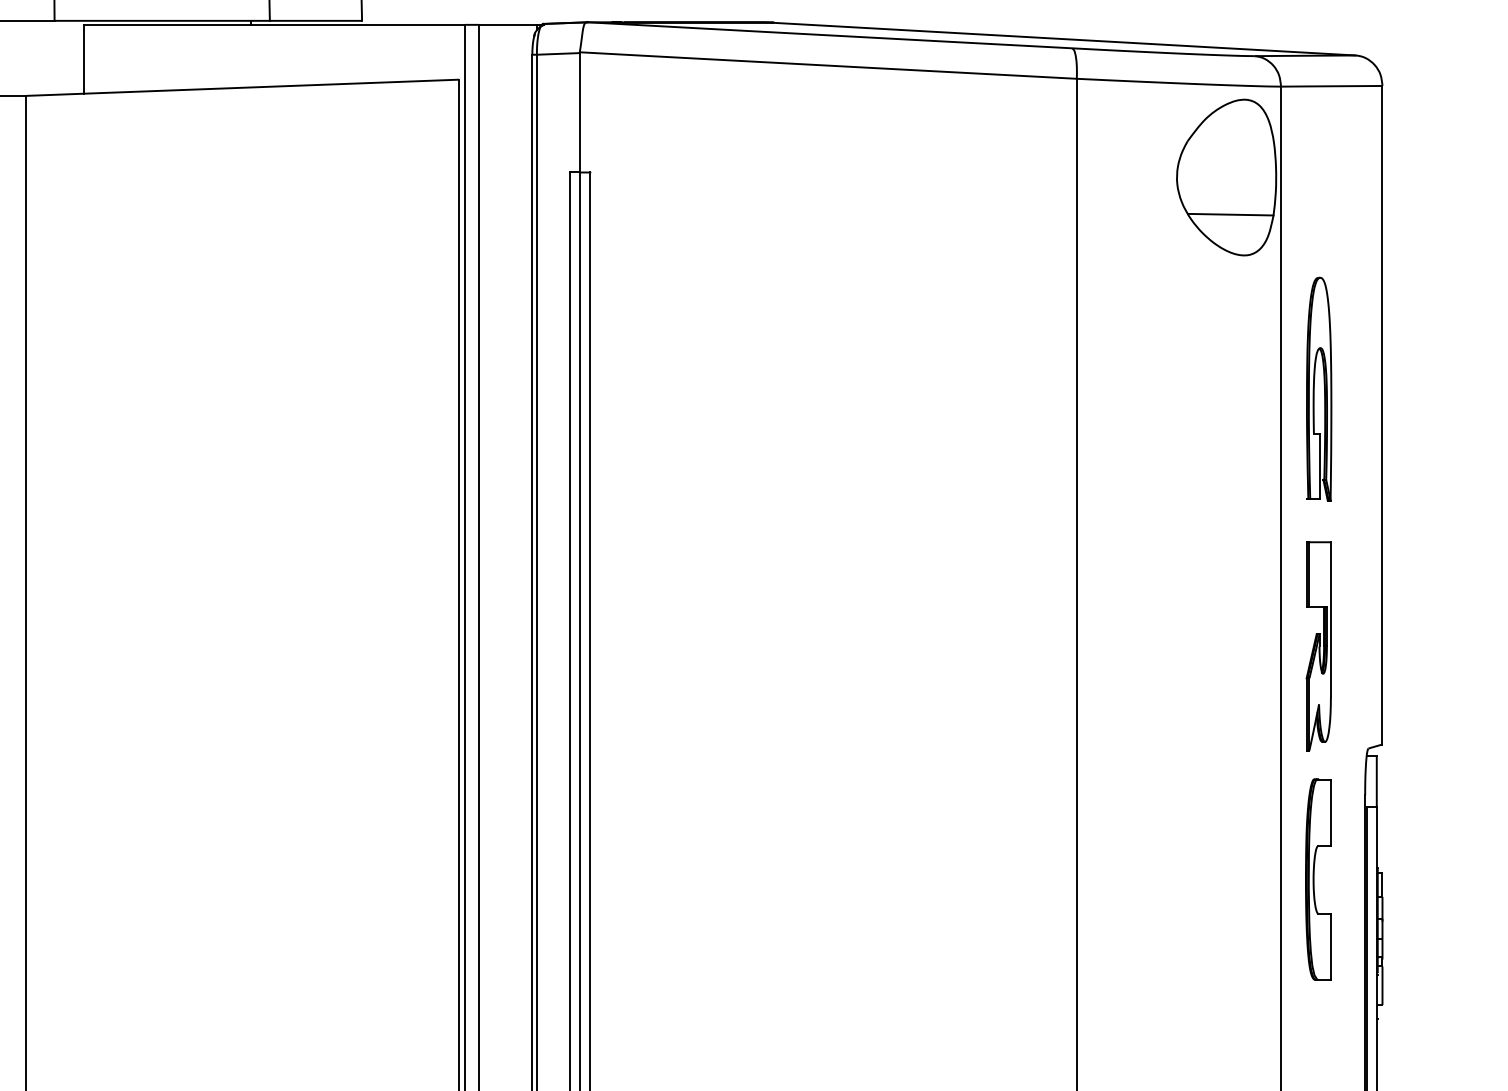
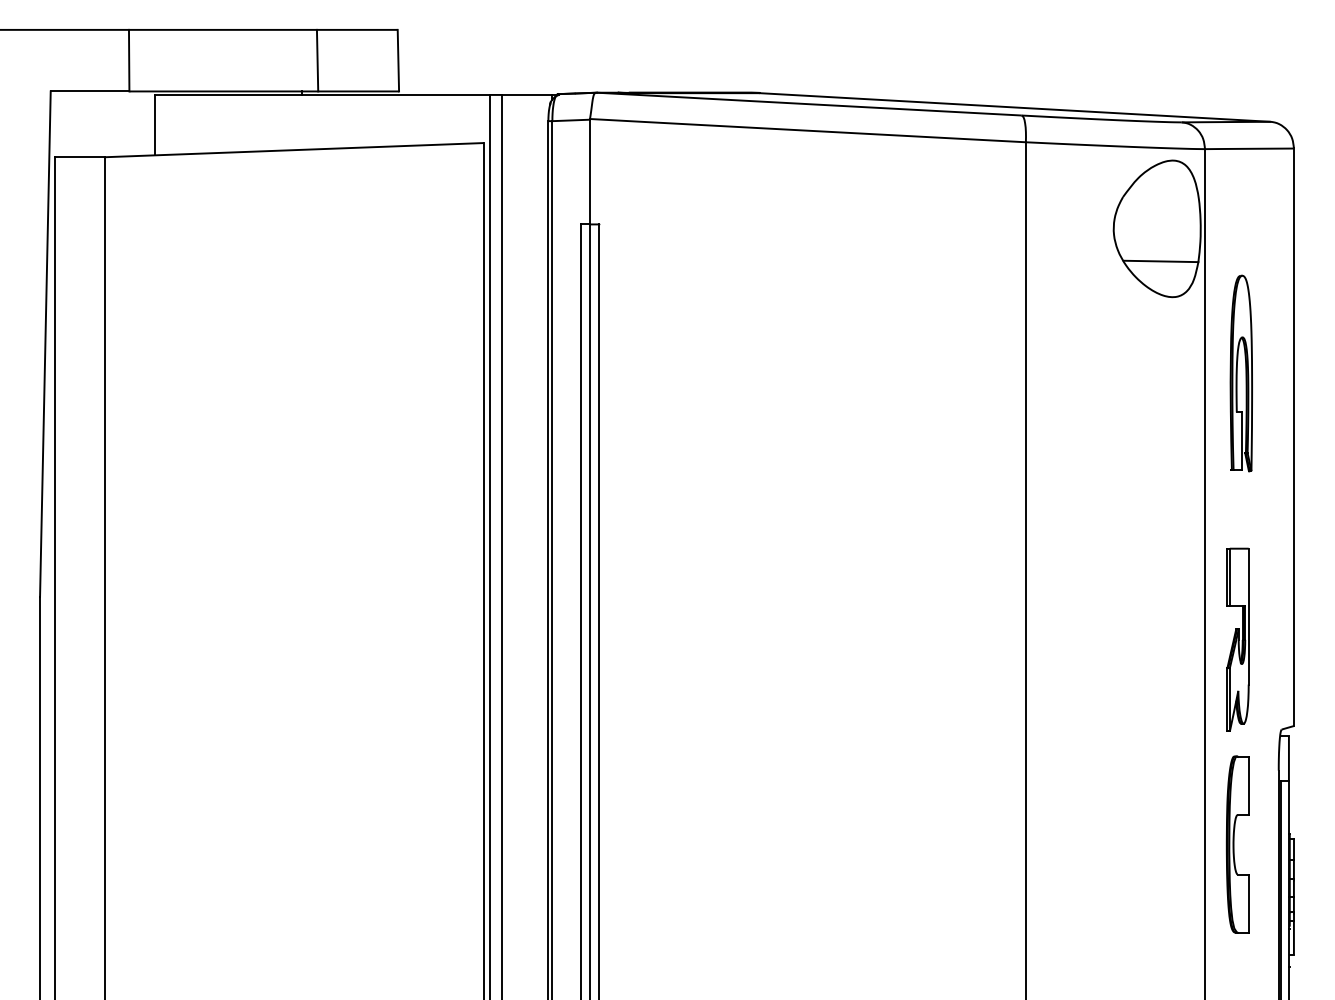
part: (1318, 389) -> (1240, 373), moved

